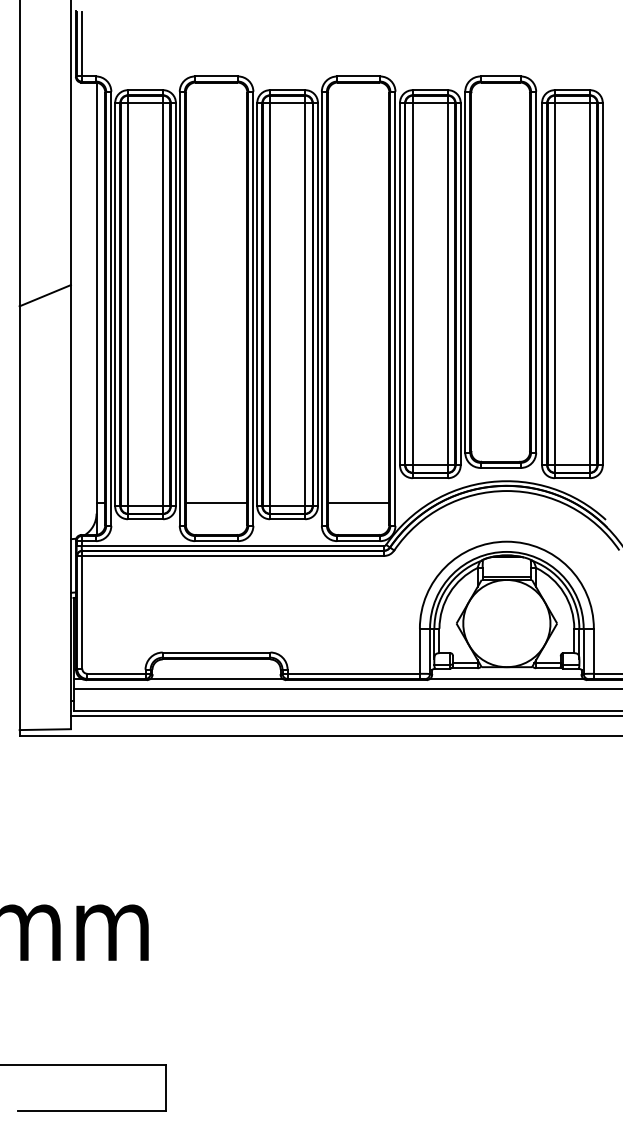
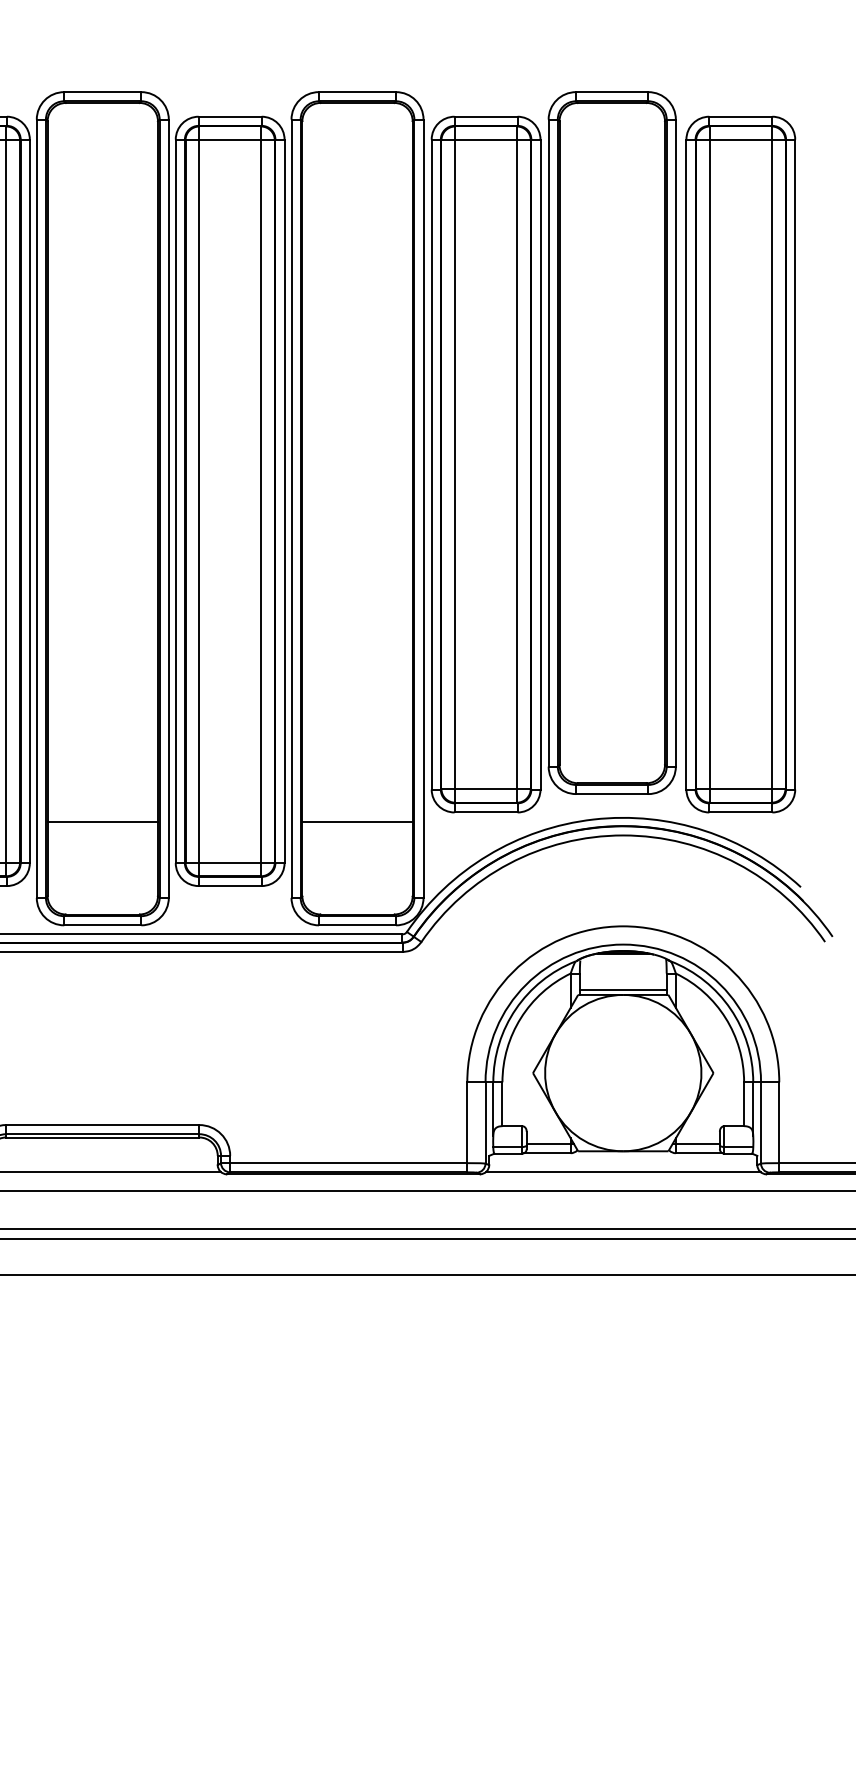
line: (216, 503) -> (102, 821), moved
line: (358, 503) -> (357, 821), moved

